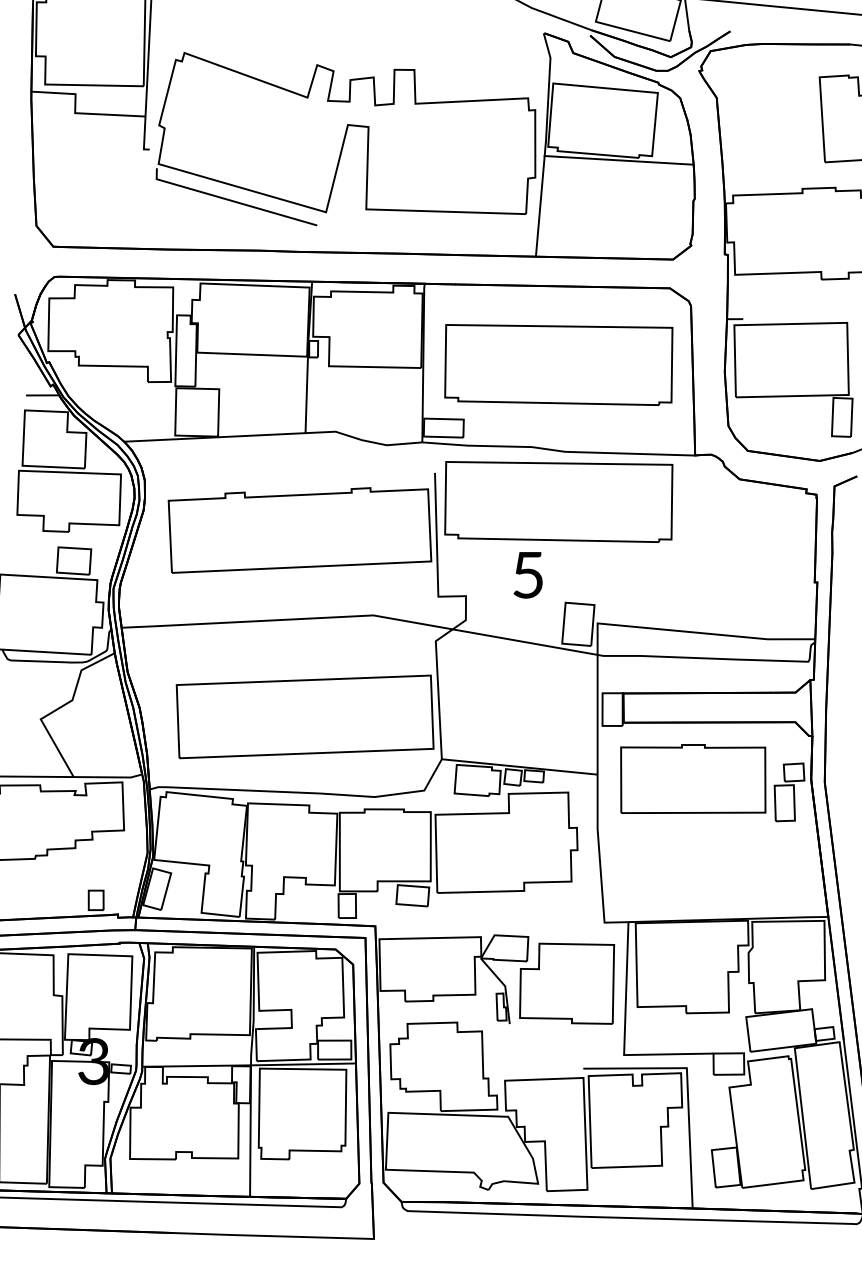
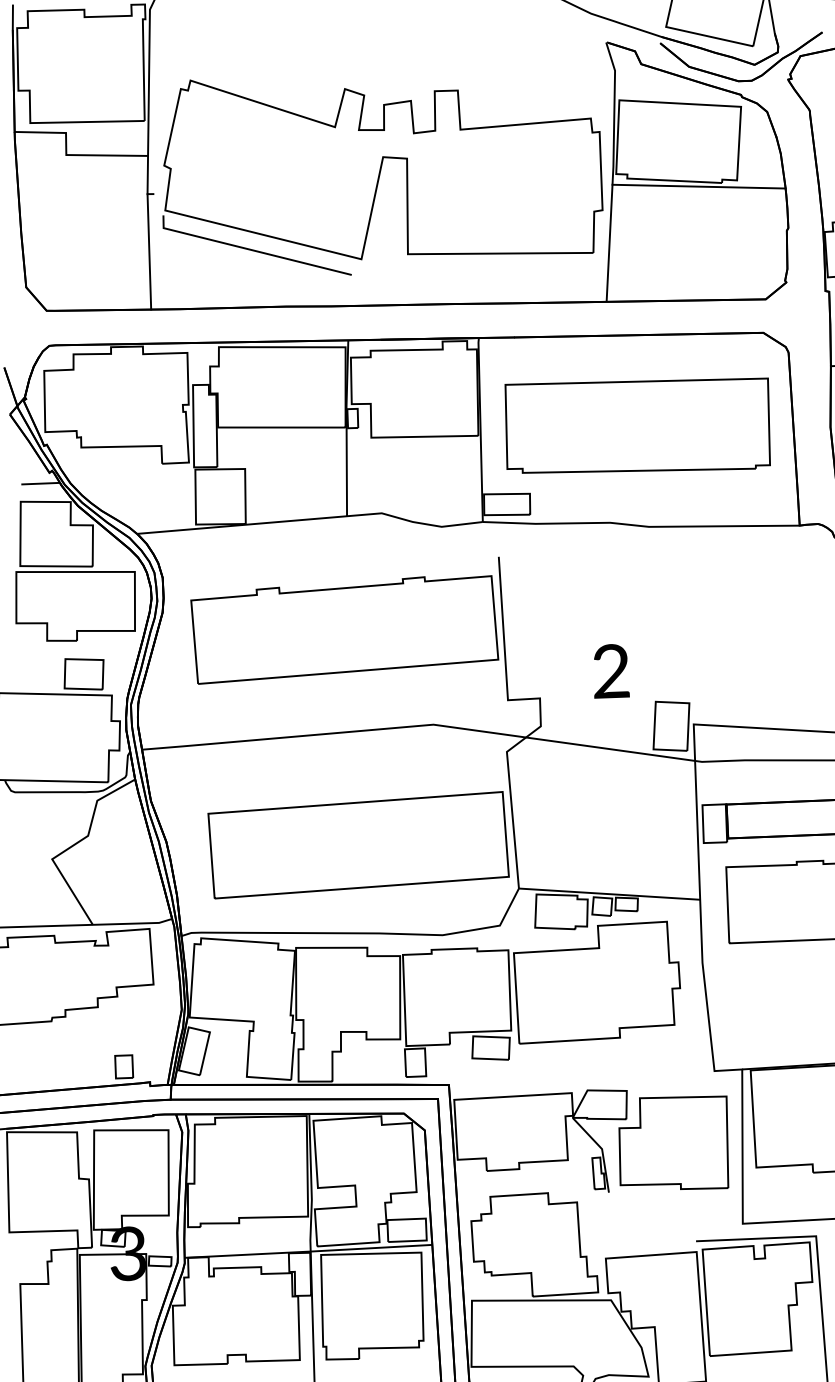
line: (143, 198) -> (149, 251), added
part: (558, 501) -> (643, 584), removed
text: (527, 574) -> (610, 670), 5 -> 2

